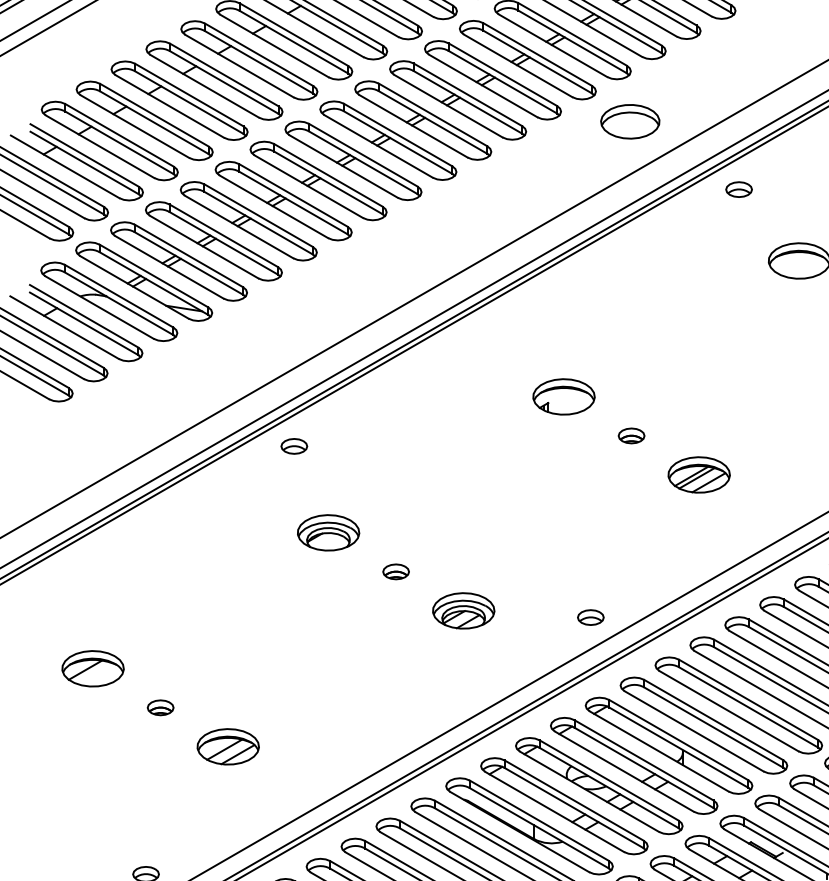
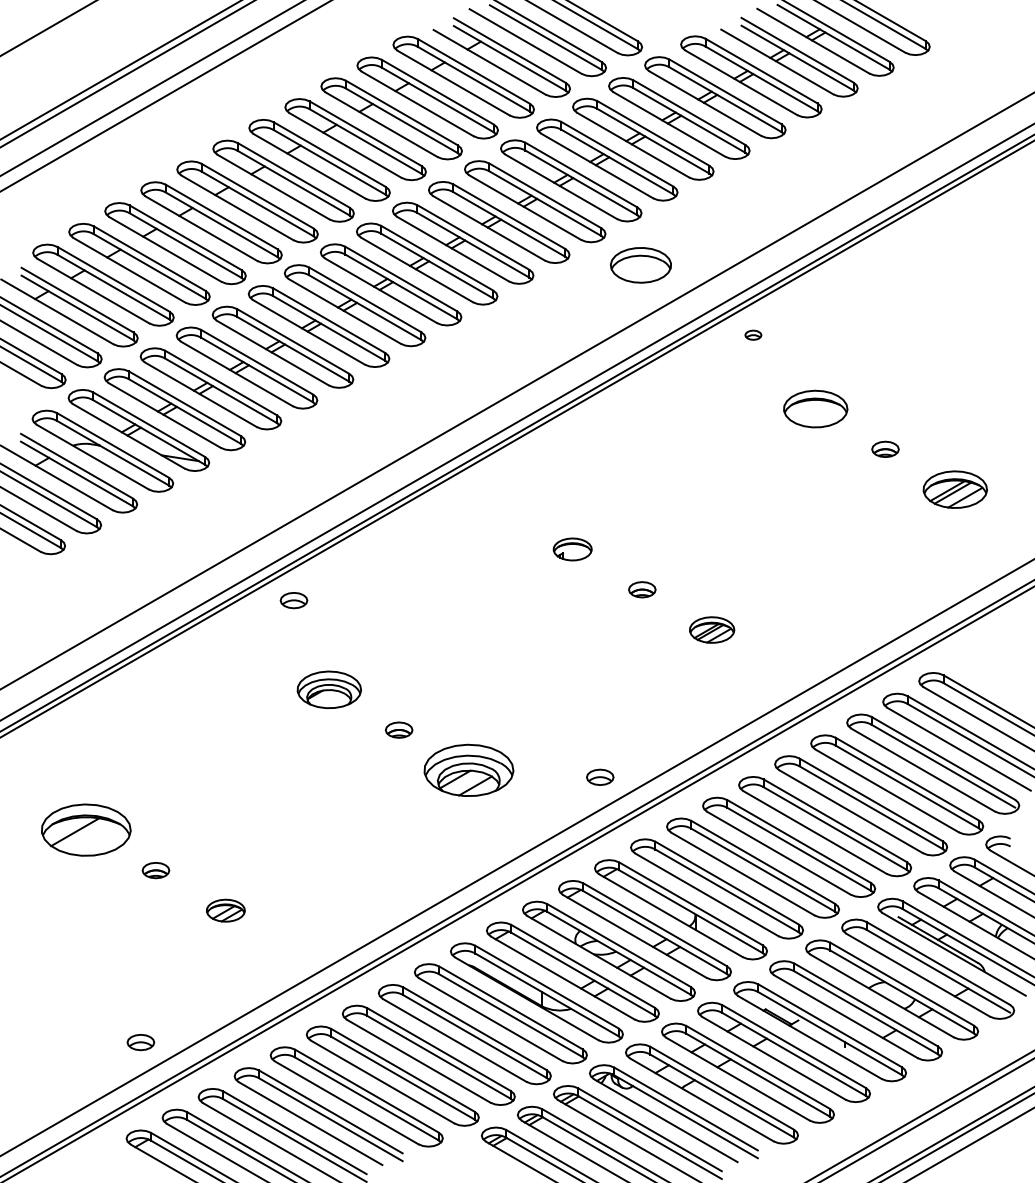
part: (739, 188) -> (753, 334), size x0.6
part: (563, 396) -> (572, 549), size x0.6
part: (698, 474) -> (711, 629), size x0.7
part: (463, 610) -> (468, 770), size x1.4
part: (92, 669) -> (85, 830), size x1.4
part: (227, 746) -> (225, 910), size x0.6

